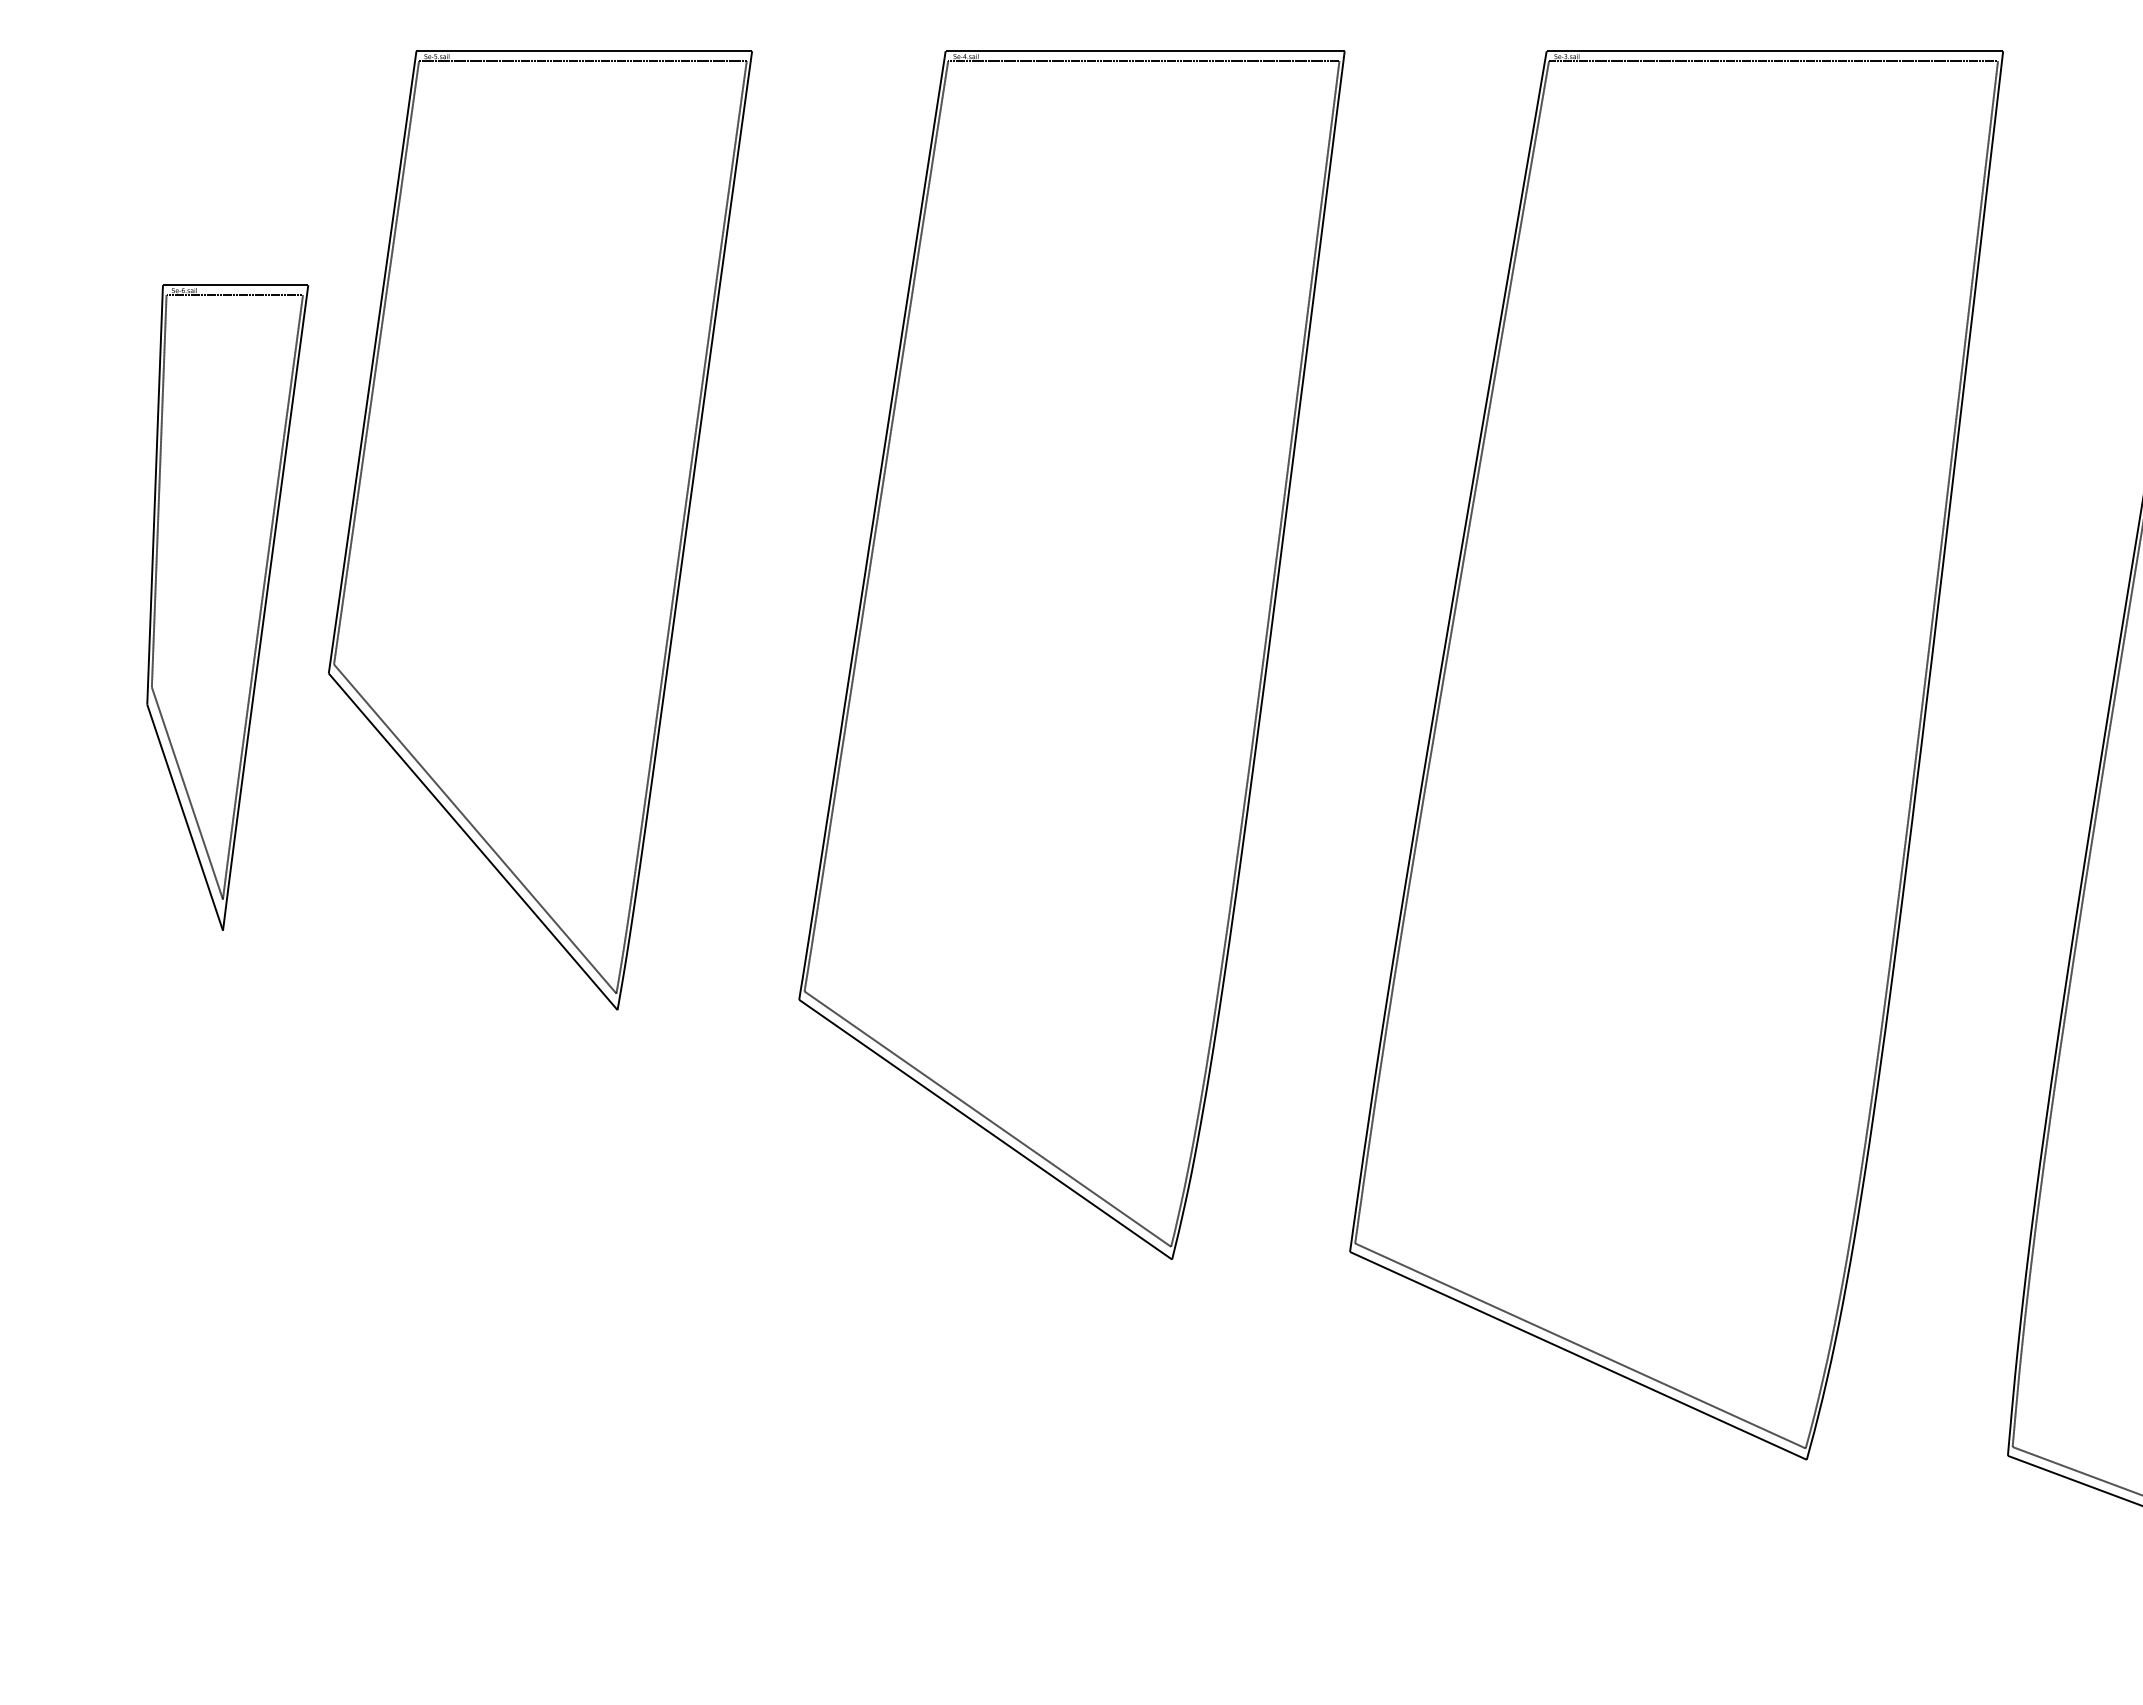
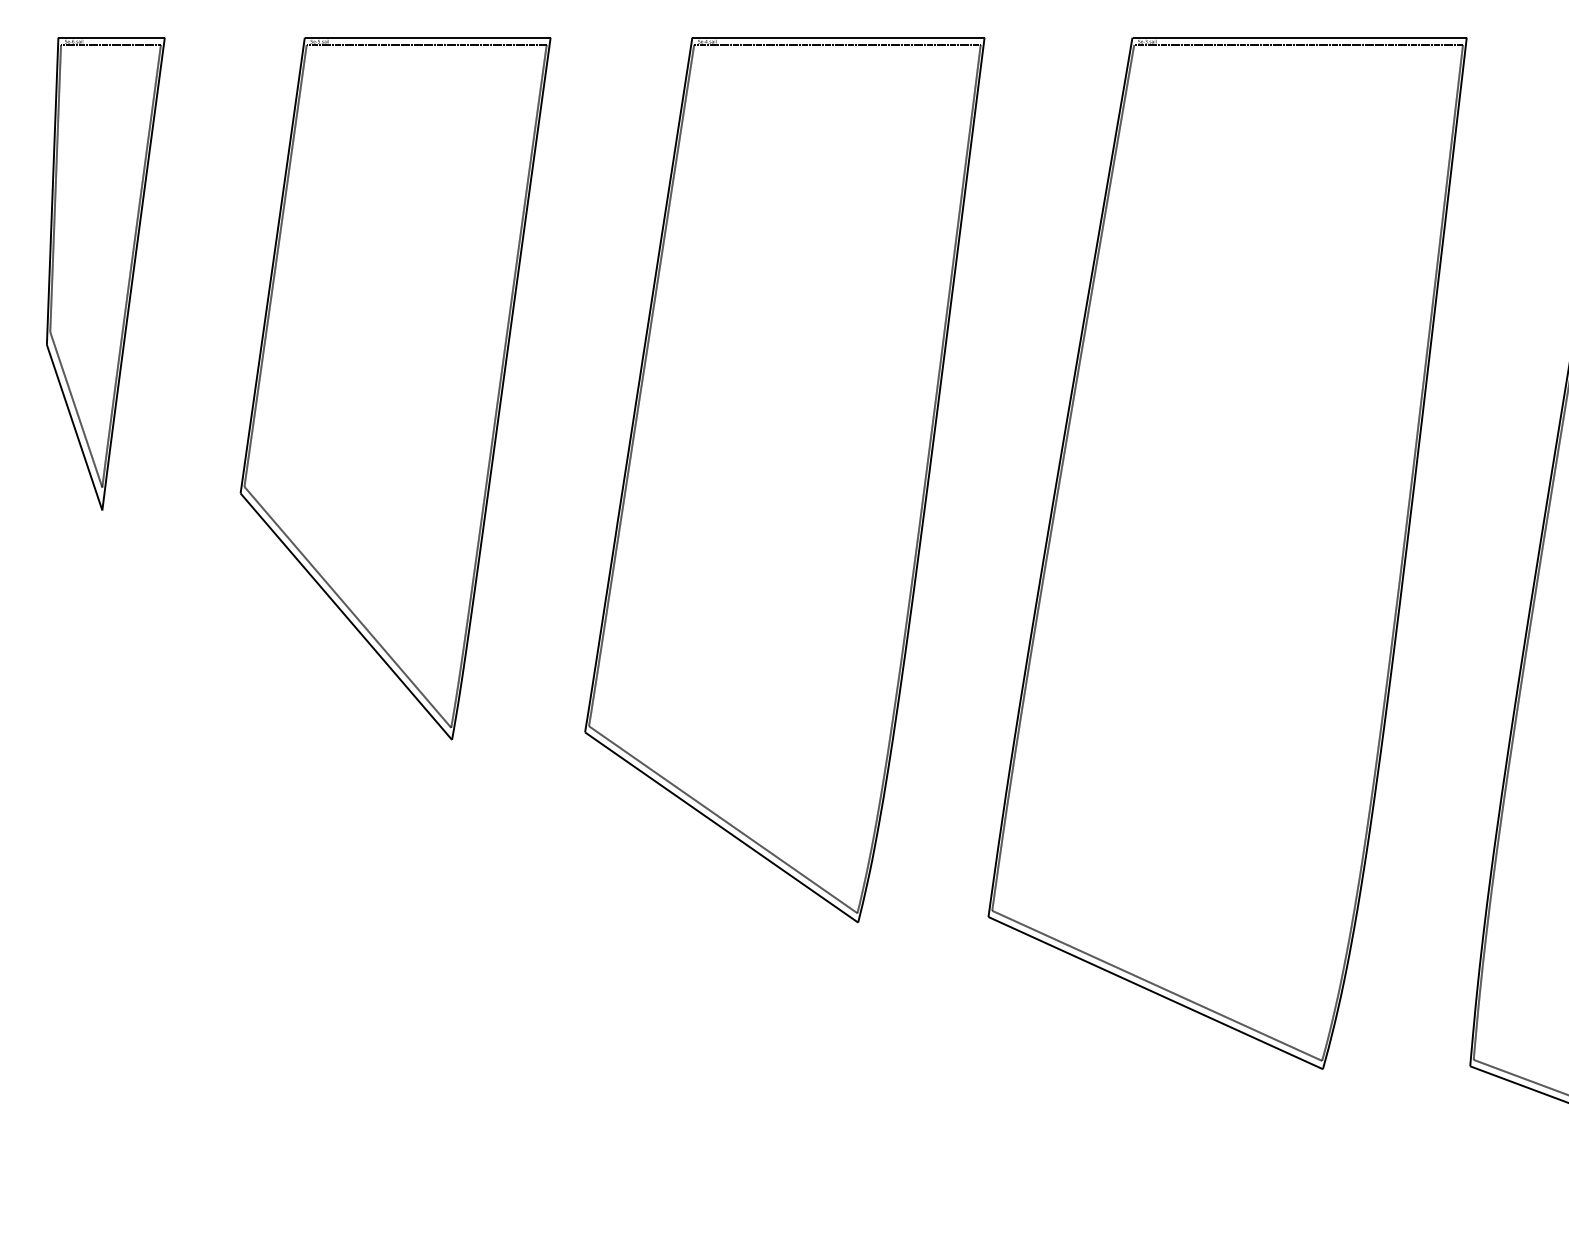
part: (227, 607) -> (105, 273), moved

